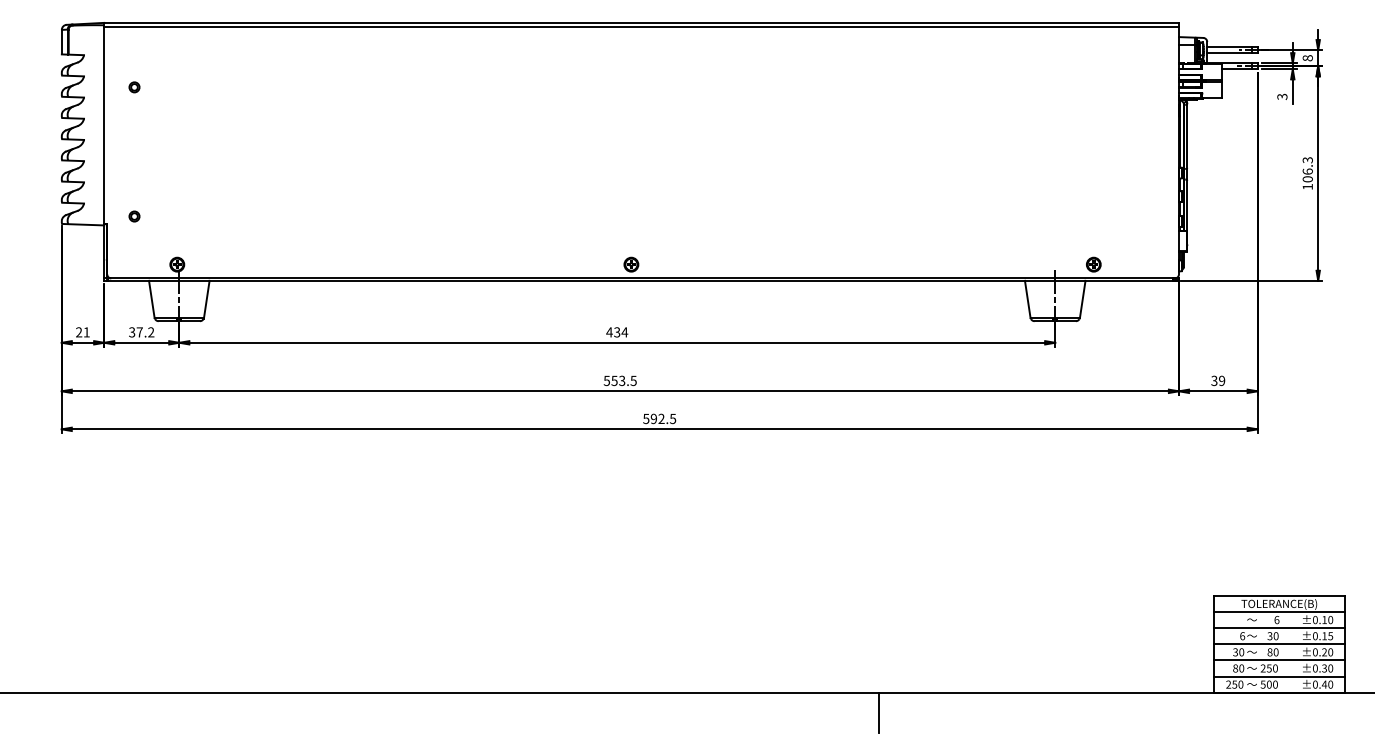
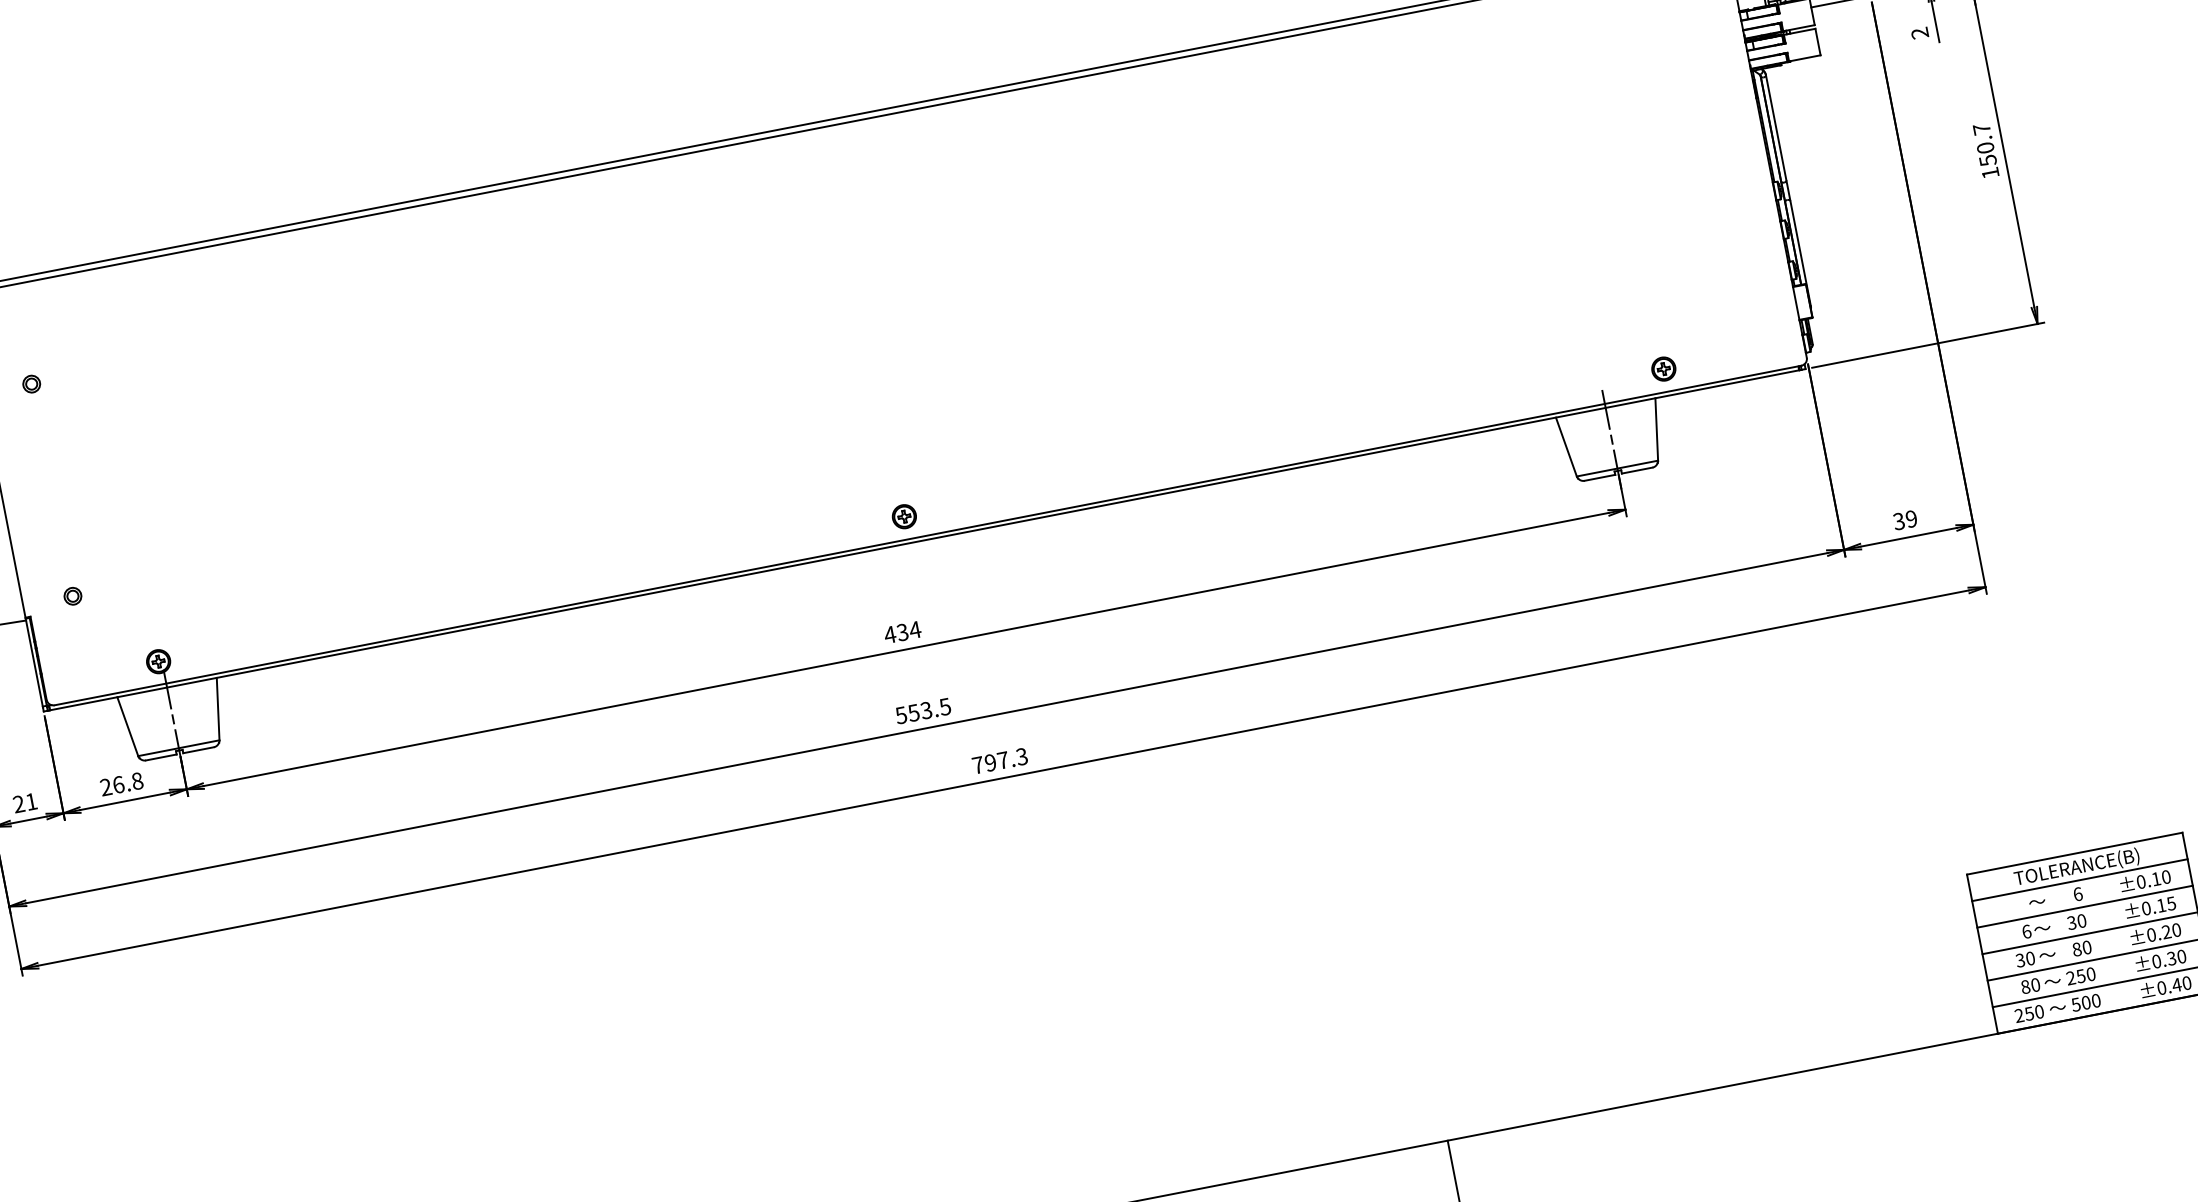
text: (1282, 96) -> (1920, 32), 3 -> 2
text: (1307, 169) -> (1984, 144), 106.3 -> 150.7
text: (141, 332) -> (121, 784), 37.2 -> 26.8
text: (659, 418) -> (999, 760), 592.5 -> 797.3

